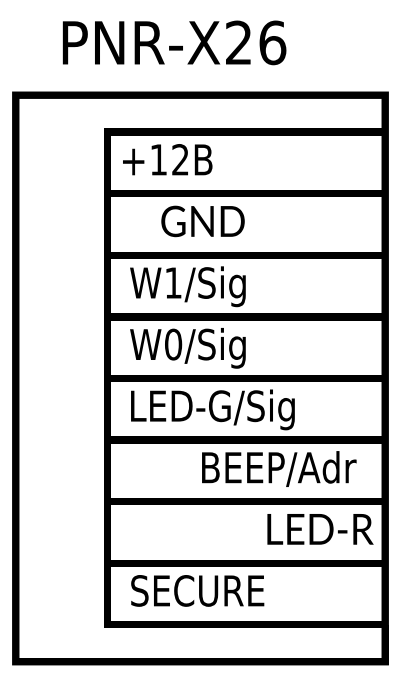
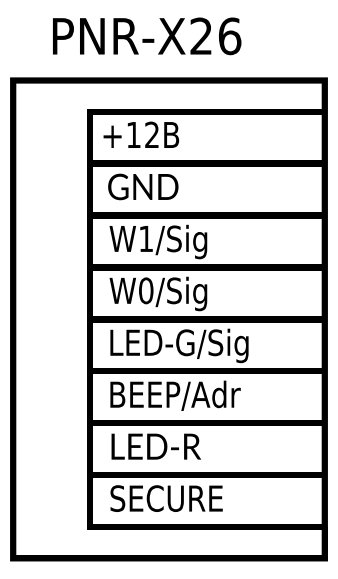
text: (202, 221) -> (142, 187), moved
text: (279, 468) -> (175, 395), moved
text: (320, 529) -> (156, 446), moved

